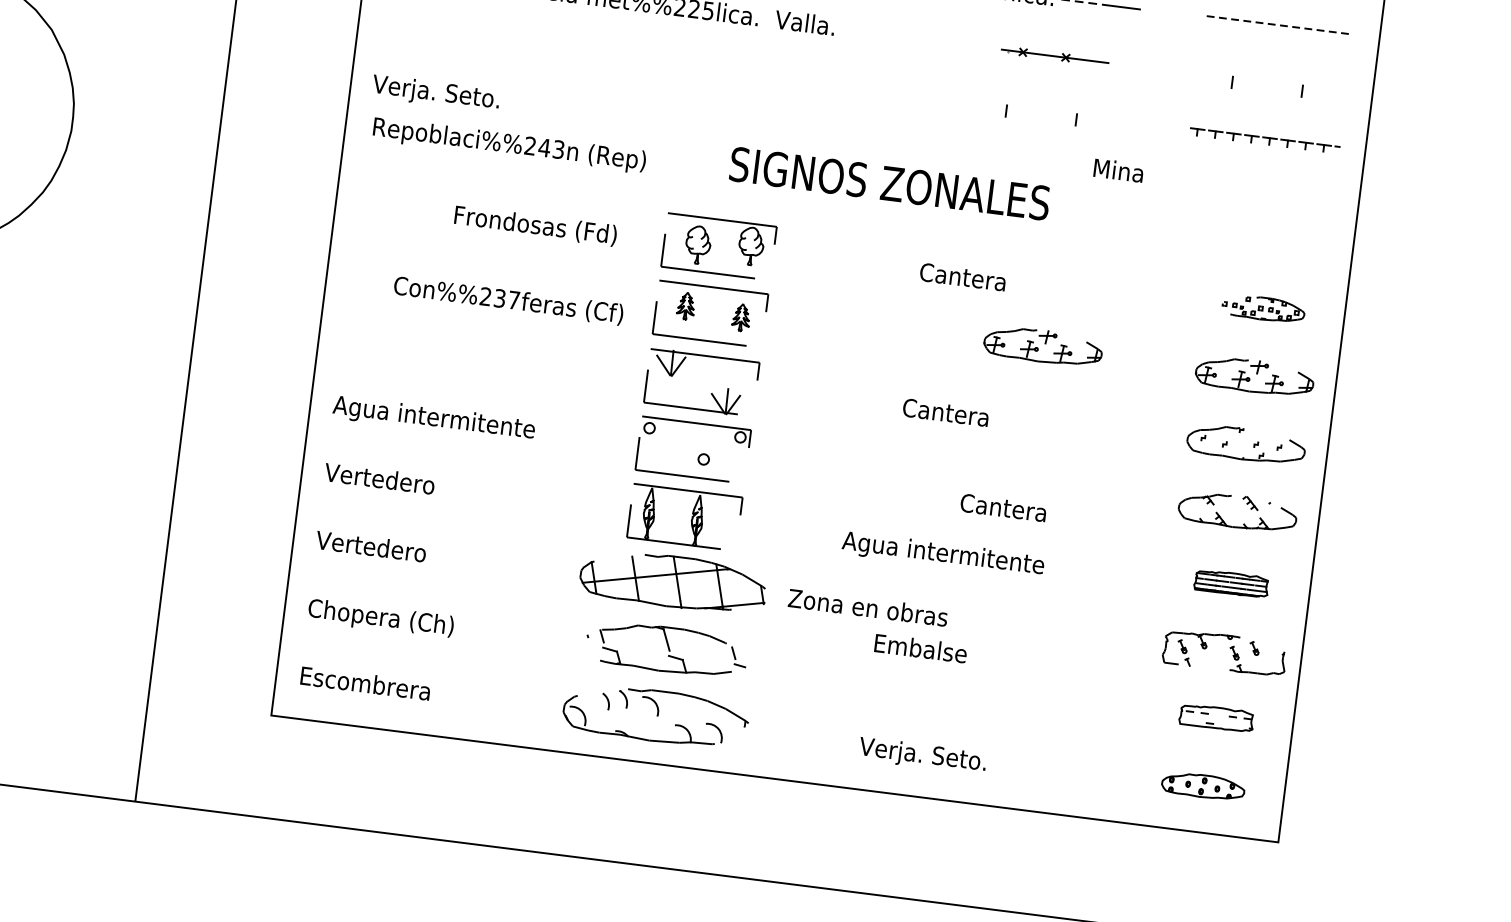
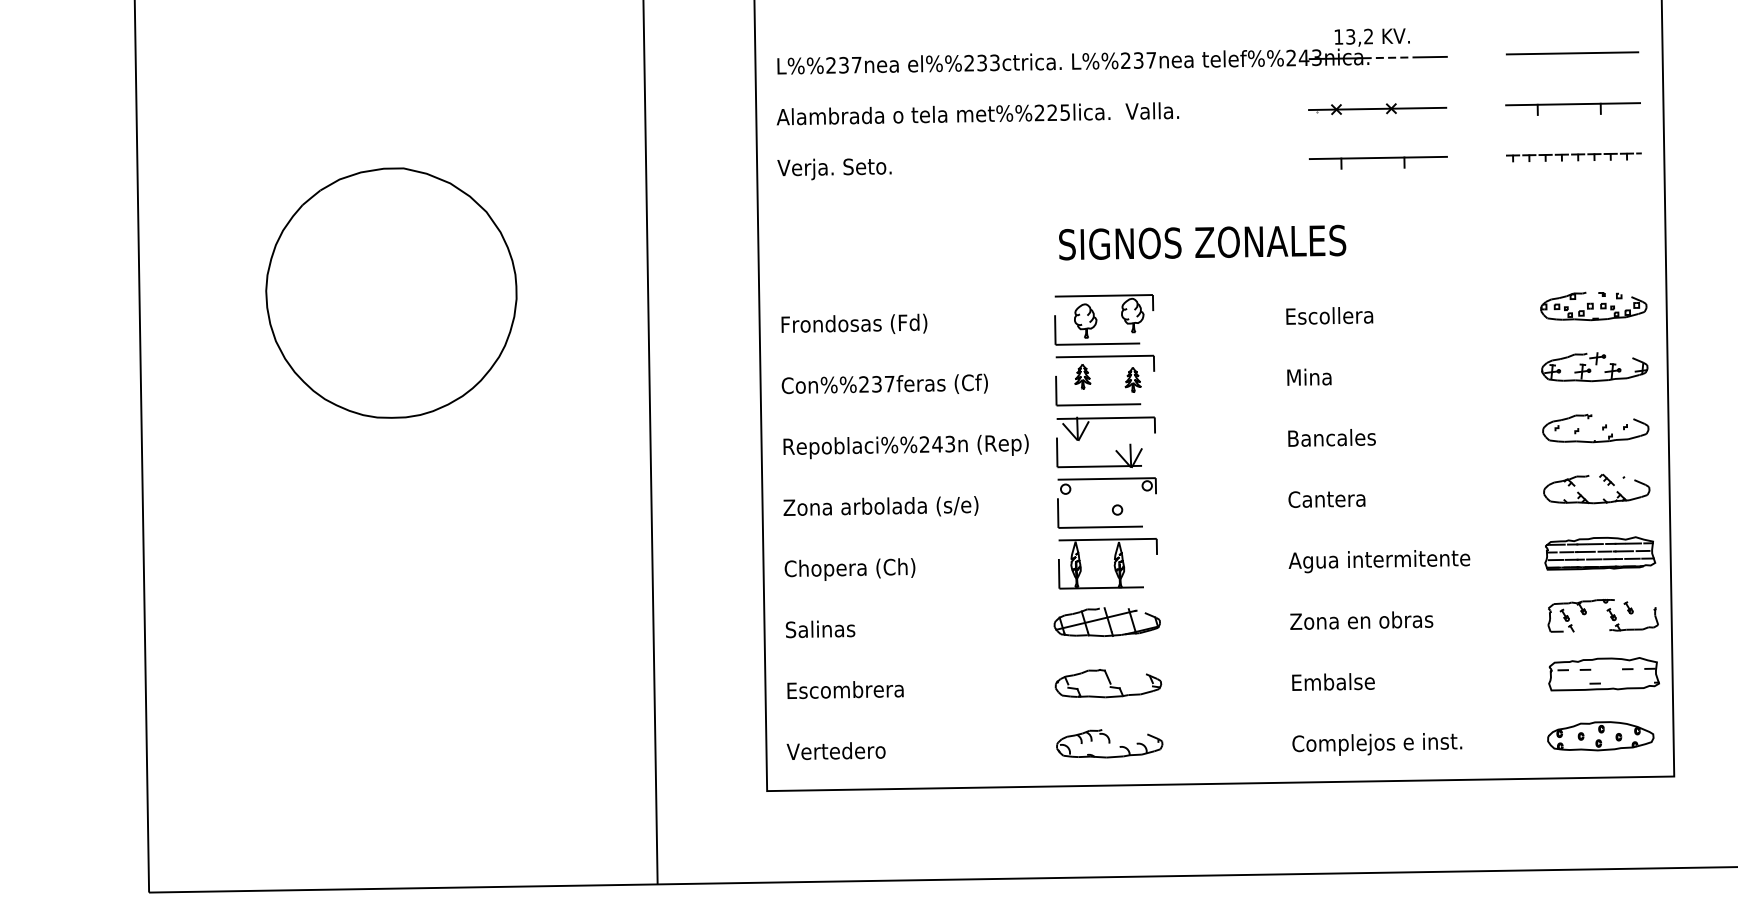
line: (1279, 25) -> (1572, 53), dashed -> solid
part: (1054, 56) -> (1377, 109), size x1.43
line: (1272, 82) -> (1573, 104), added
text: (435, 94) -> (834, 169), moved
line: (1047, 109) -> (1377, 157), added
text: (508, 145) -> (905, 446), moved
text: (1118, 169) -> (1309, 376), moved
text: (889, 183) -> (1202, 242), moved
text: (535, 224) -> (854, 323), moved
text: (969, 277) -> (1329, 315), Cantera -> Escollera
text: (508, 298) -> (884, 383), moved
part: (1263, 309) -> (1593, 306), size x1.43
part: (1042, 346) -> (1403, 367), removed
text: (952, 412) -> (1331, 437), Cantera -> Bancales
text: (441, 420) -> (880, 508), Agua intermitente -> Zona arbolada (s/e)
text: (397, 483) -> (849, 569), Vertedero -> Chopera (Ch)
text: (1003, 508) -> (1326, 499), moved
text: (370, 546) -> (833, 629), Vertedero -> Salinas
text: (943, 555) -> (1379, 561), moved
part: (673, 581) -> (1106, 621), size x0.62
part: (1231, 583) -> (1600, 553), size x1.67
text: (867, 607) -> (1361, 620), moved
text: (380, 618) -> (851, 691), Chopera (Ch) -> Escombrera
text: (920, 647) -> (1333, 681), moved
part: (666, 650) -> (1108, 683), size x0.71
text: (364, 684) -> (845, 751), Escombrera -> Vertedero
part: (658, 716) -> (1109, 743), size x0.62
part: (1216, 718) -> (1603, 674), size x1.67
text: (953, 759) -> (1376, 744), Verja. Seto. -> Complejos e inst.
part: (1202, 786) -> (1600, 736), size x1.43

